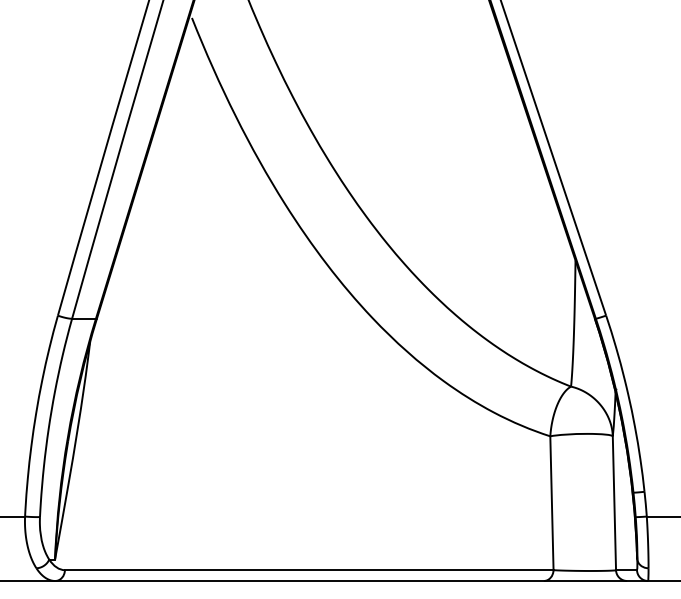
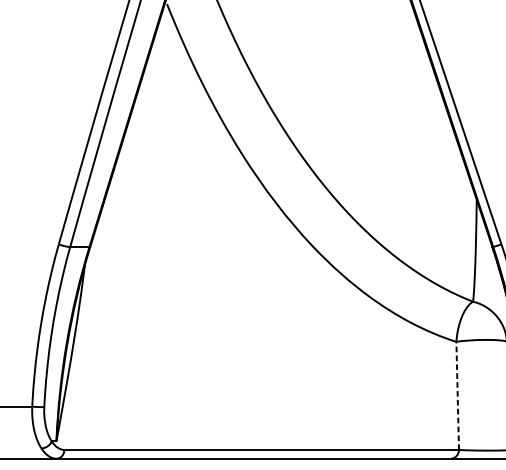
line: (551, 503) -> (457, 396), solid -> dashed

